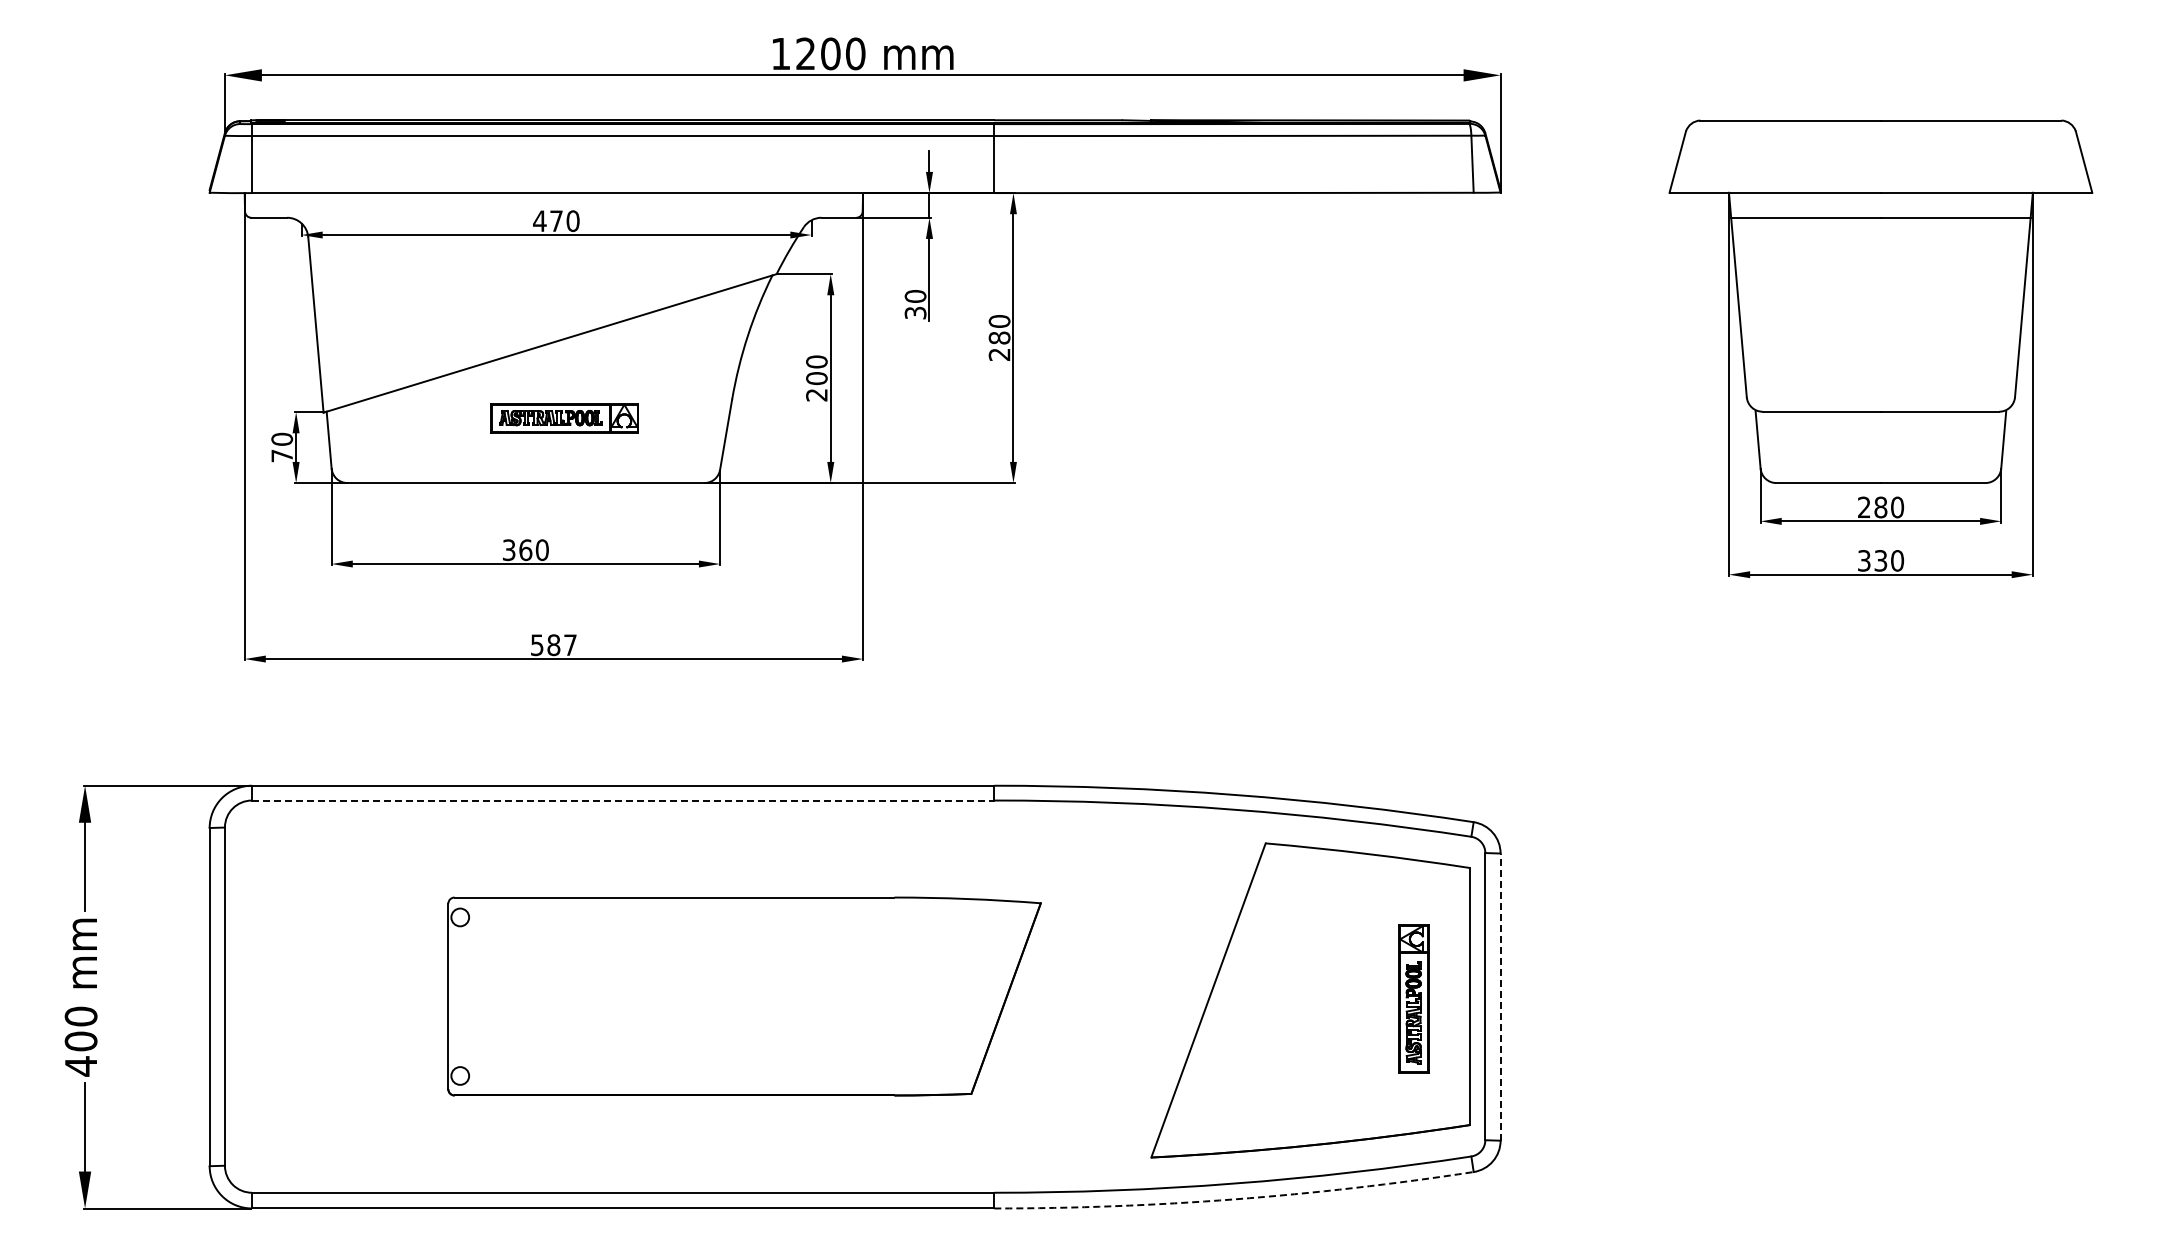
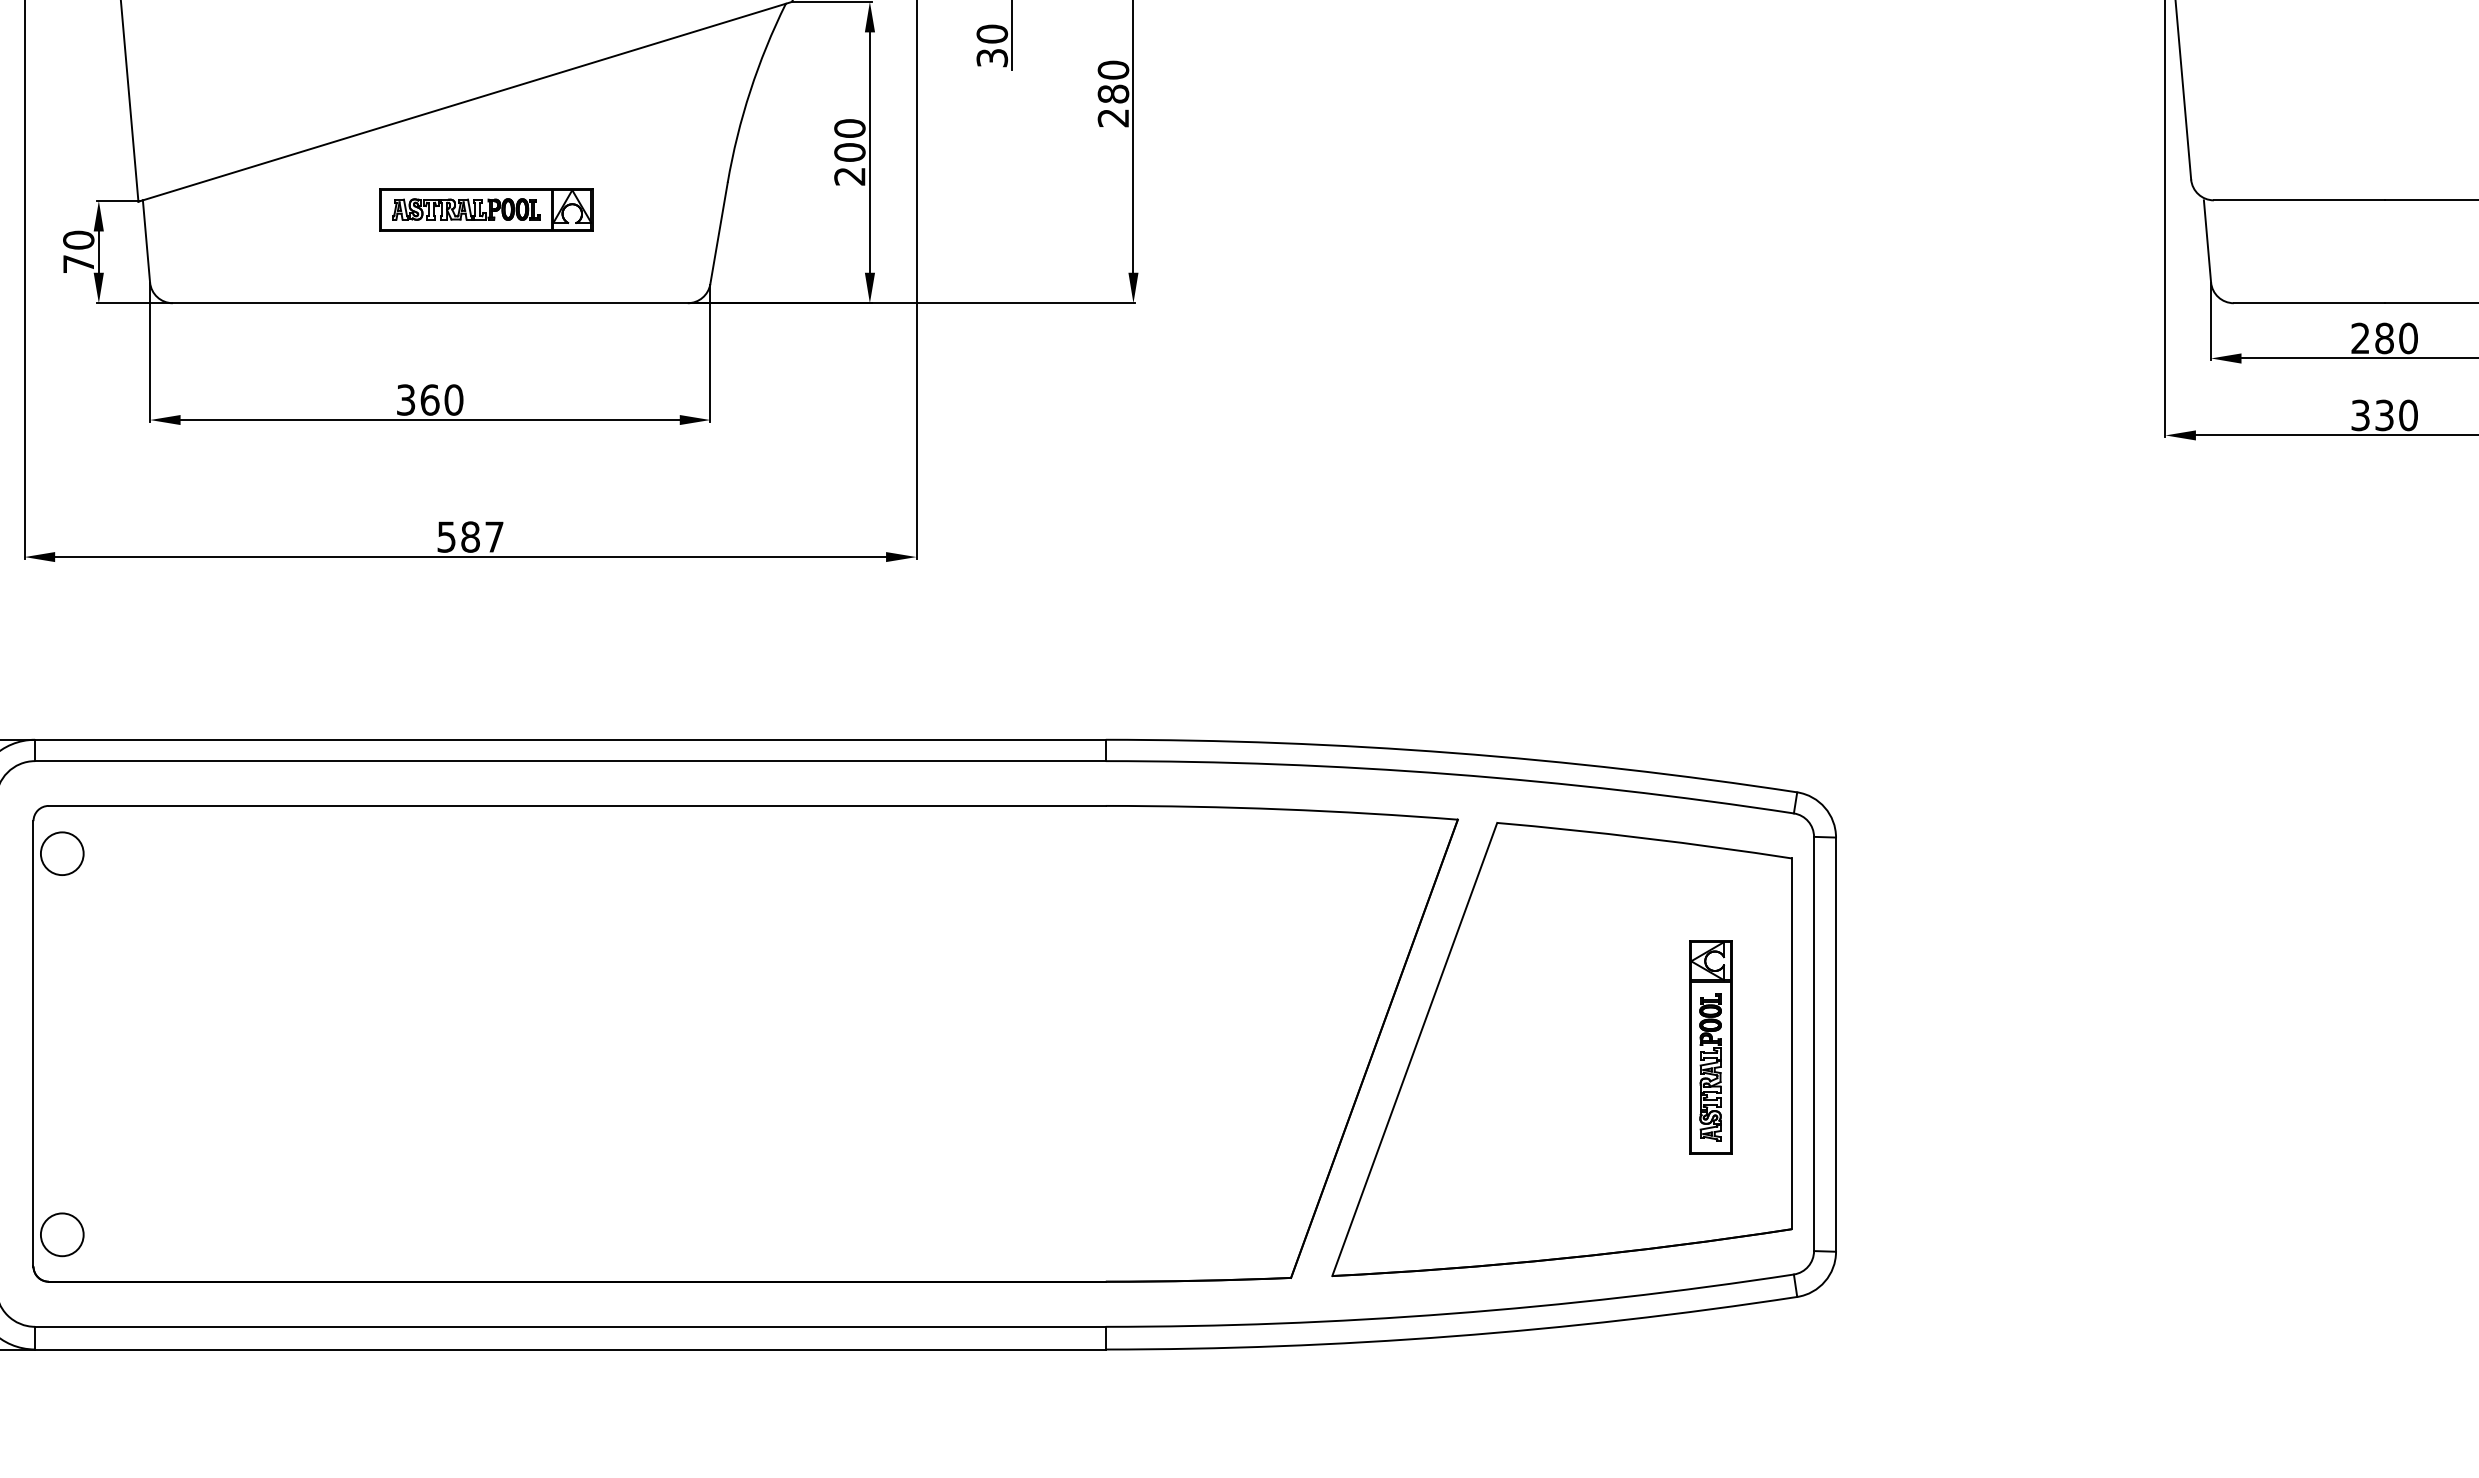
line: (623, 800) -> (571, 761), dashed -> solid
part: (744, 996) -> (745, 1043), size x1.67
line: (1500, 997) -> (1835, 1045), dashed -> solid
arc: (1234, 1199) -> (1452, 1336), dashed -> solid

